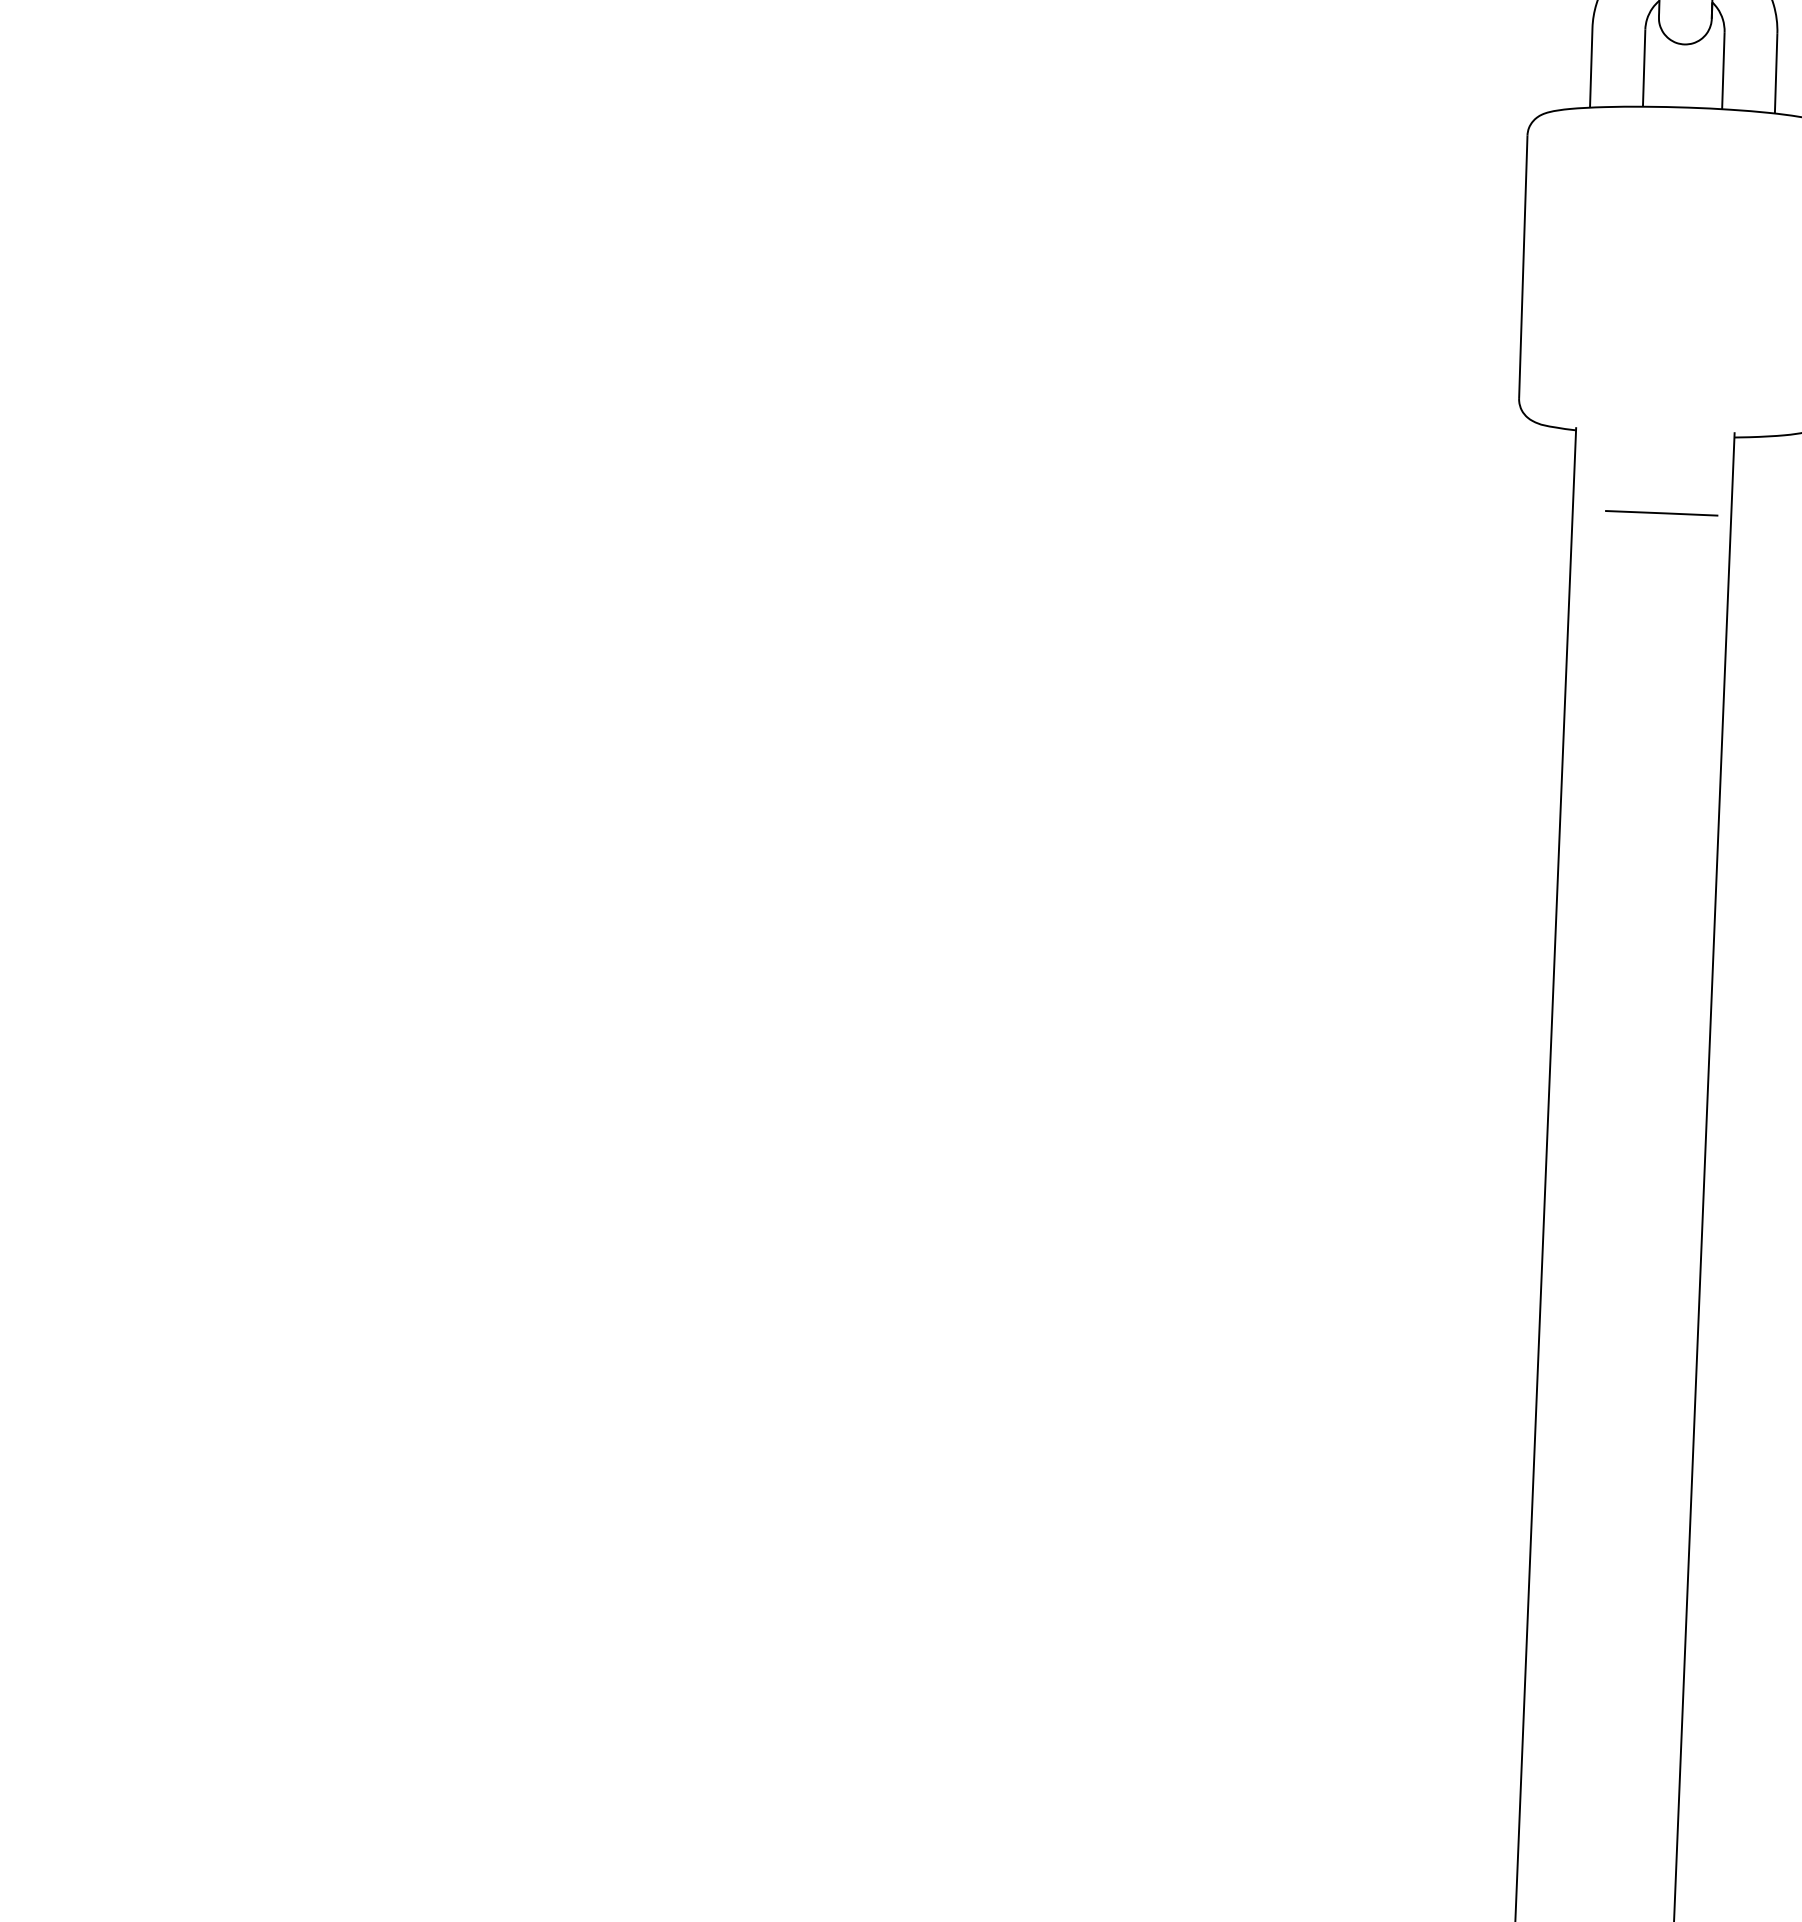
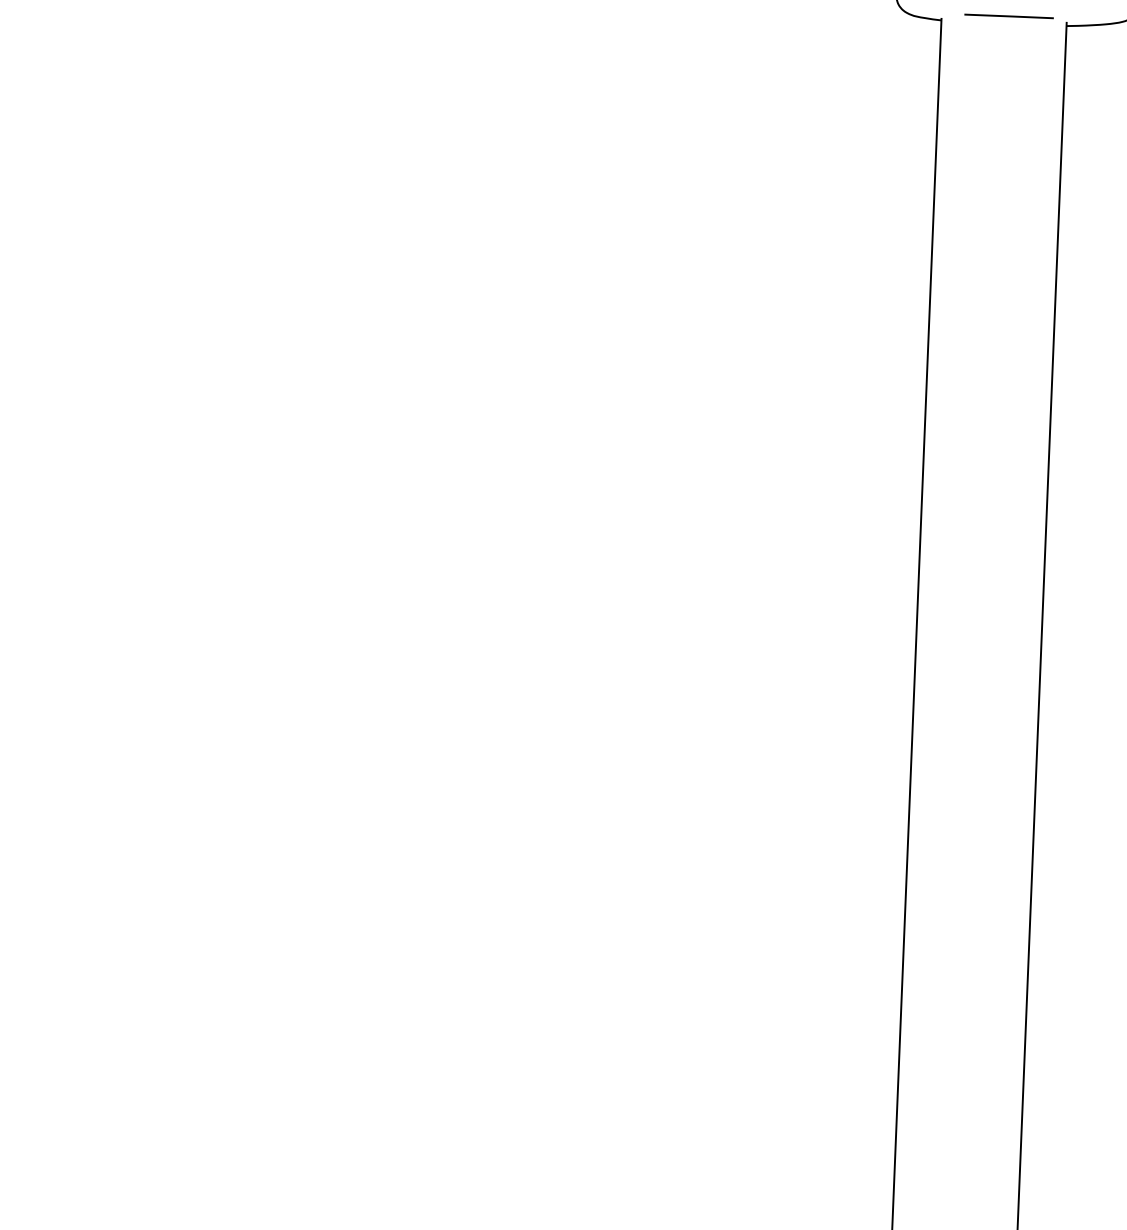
line: (1661, 513) -> (1008, 16), moved

